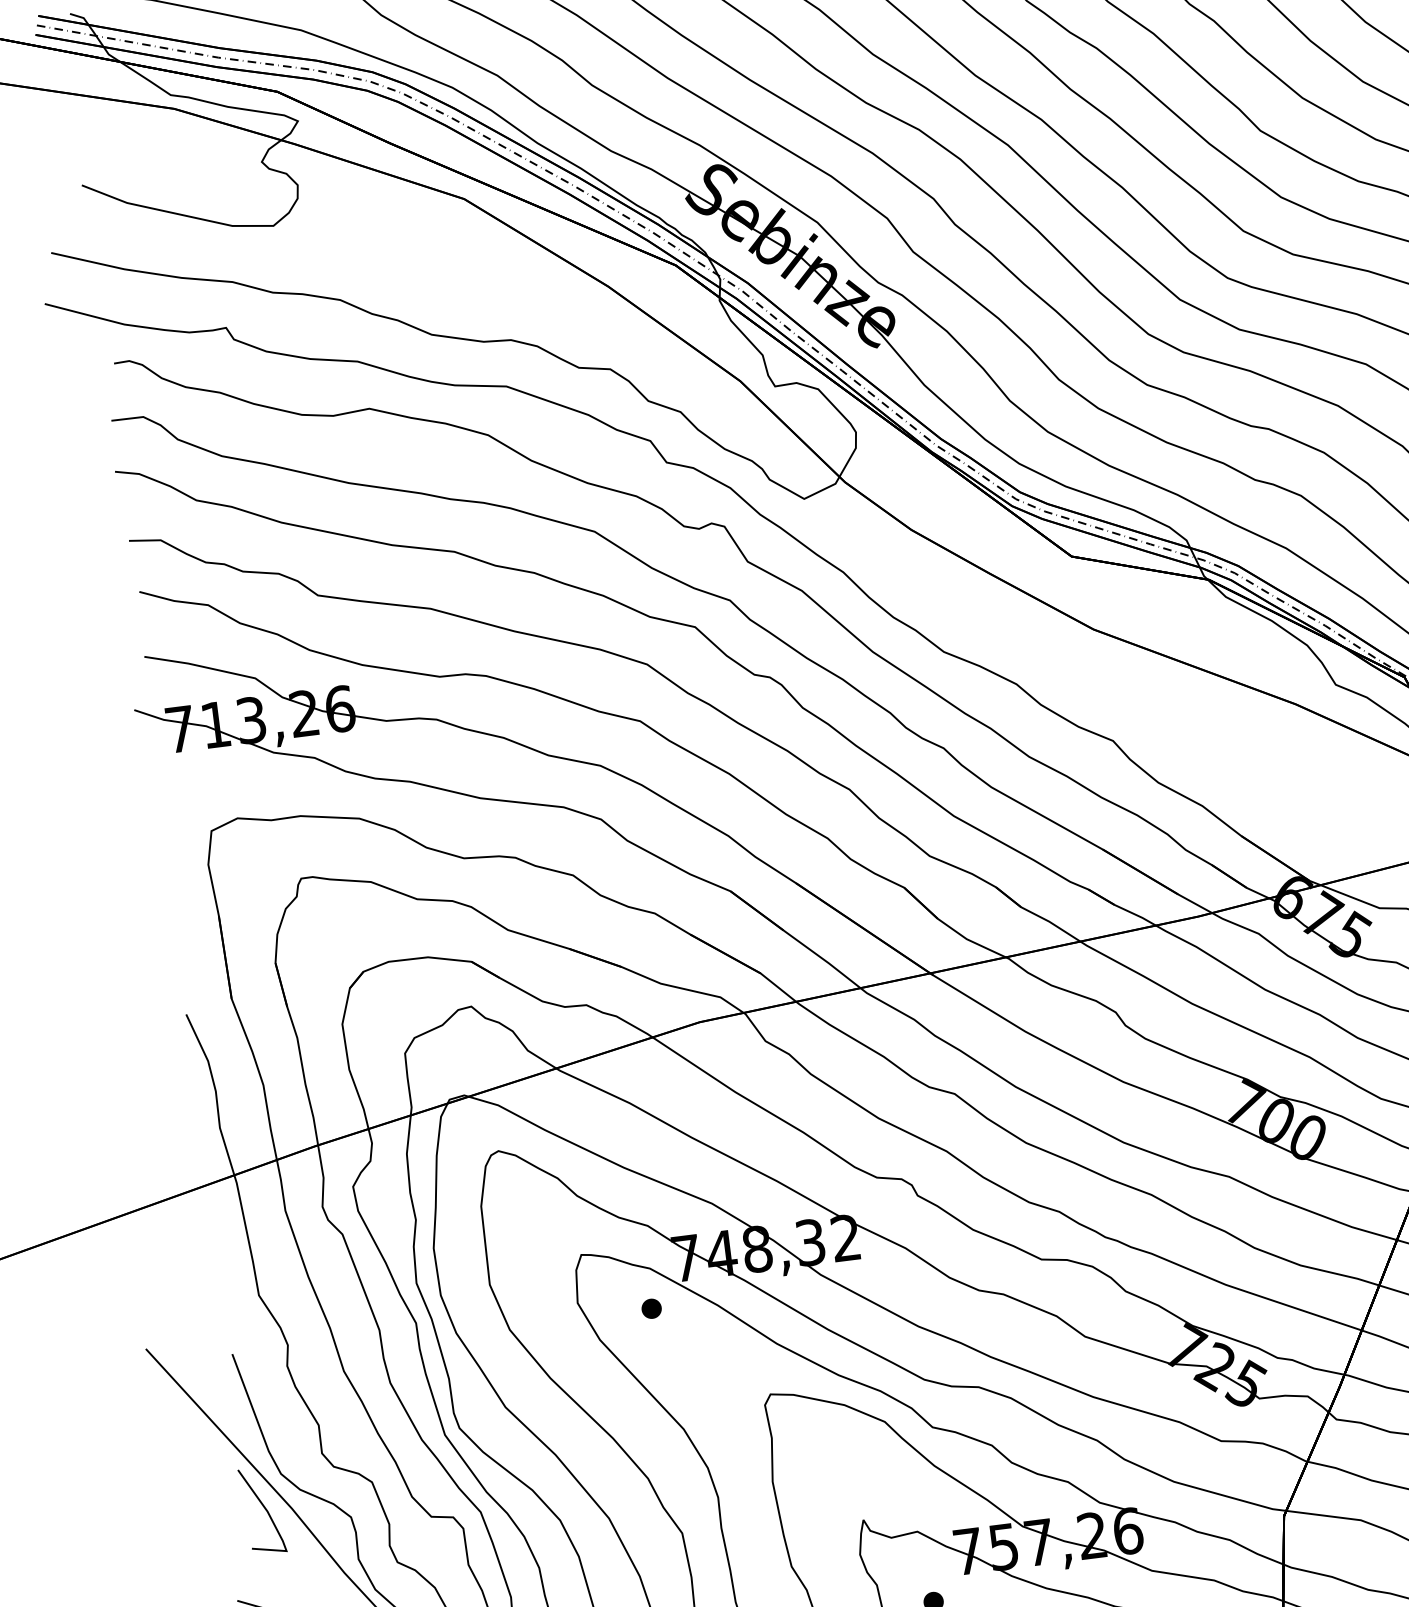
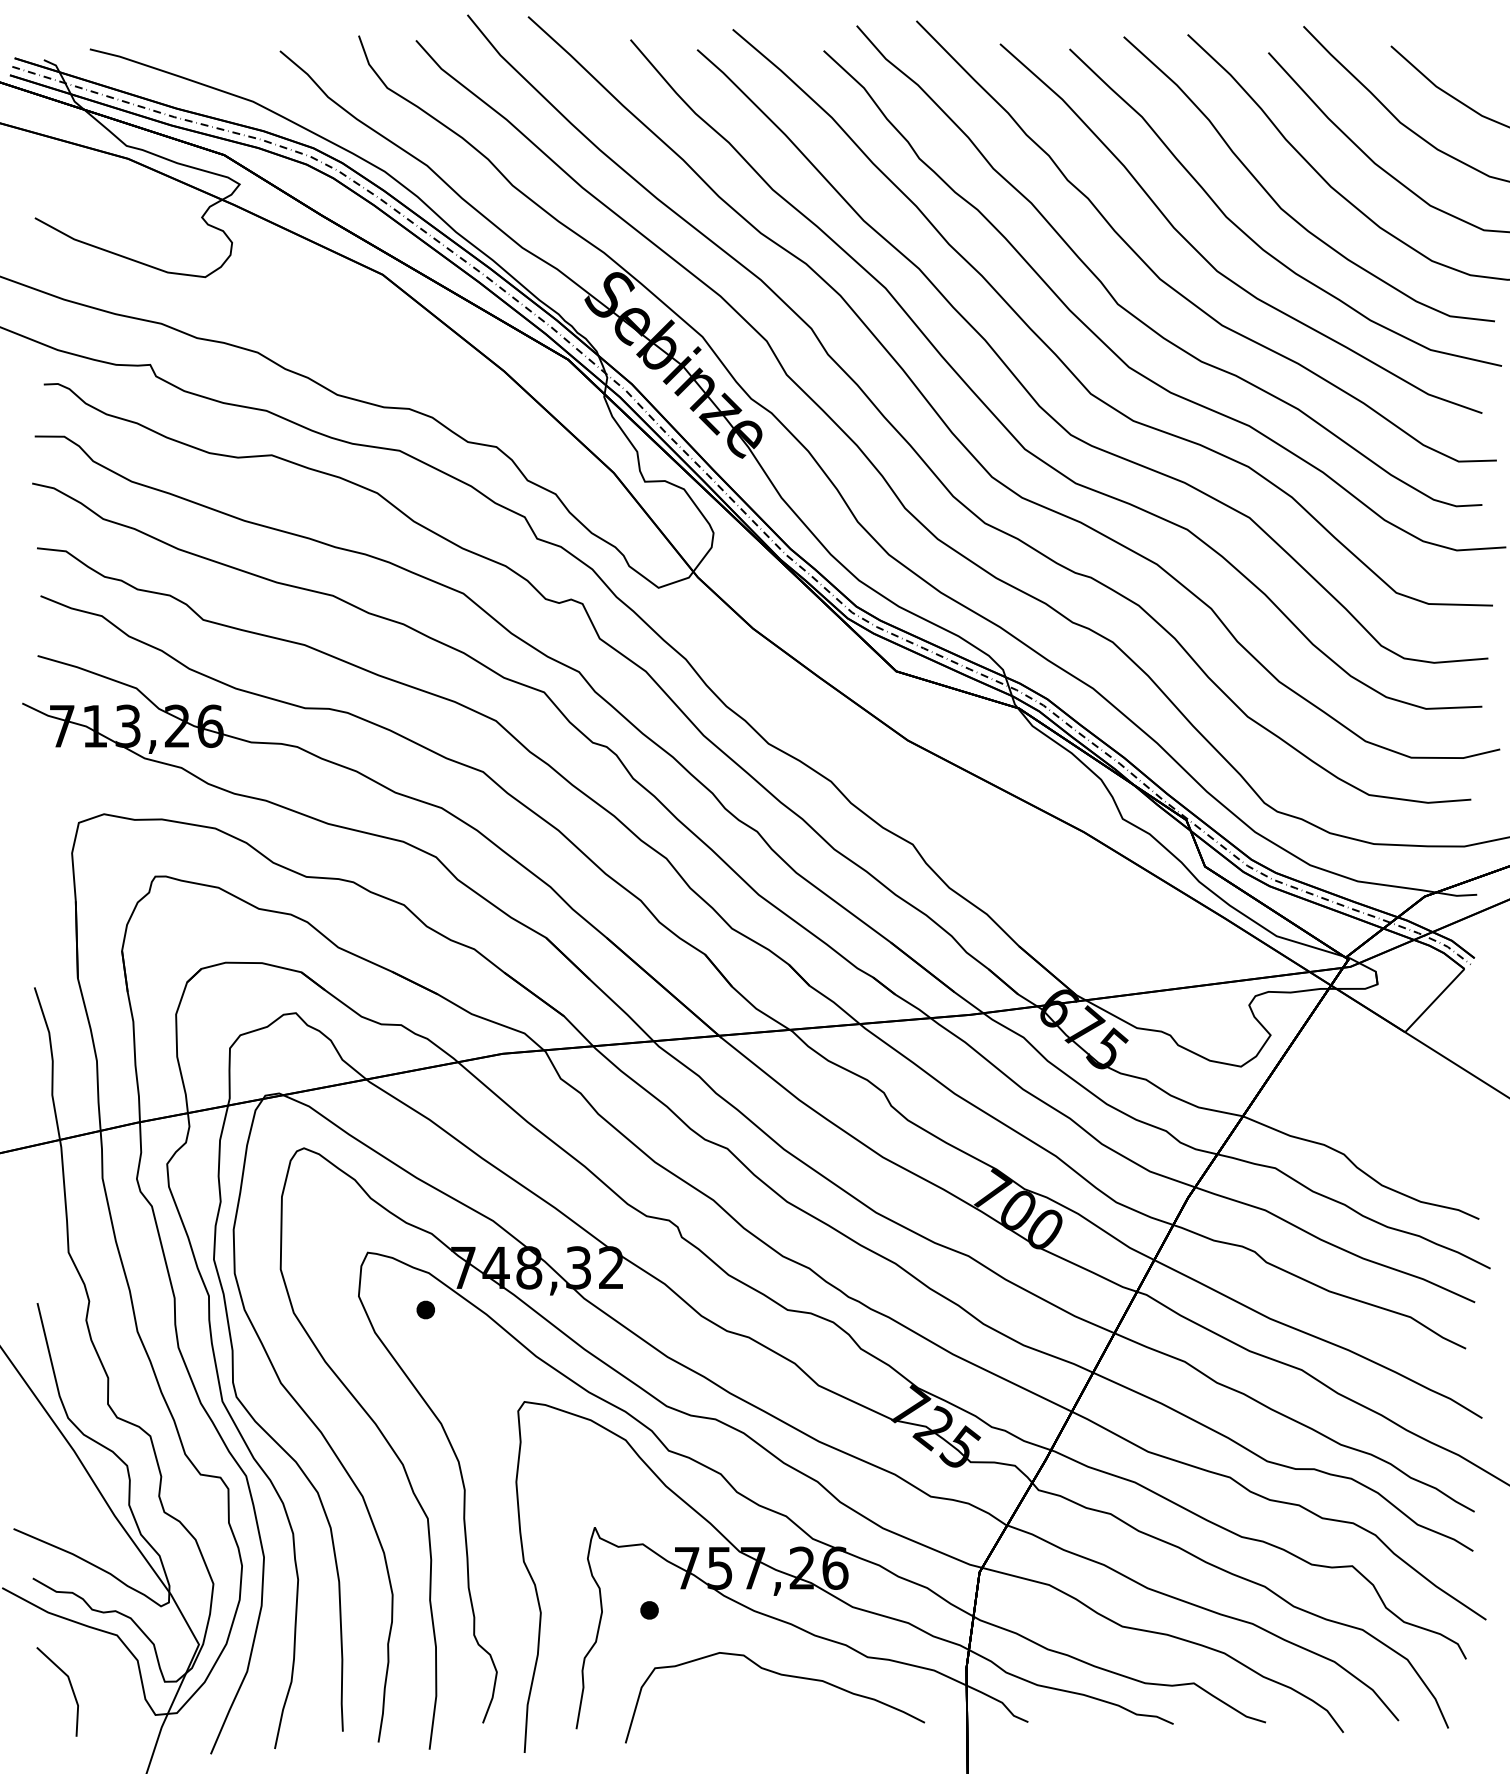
line: (263, 1508) -> (48, 1447), removed

